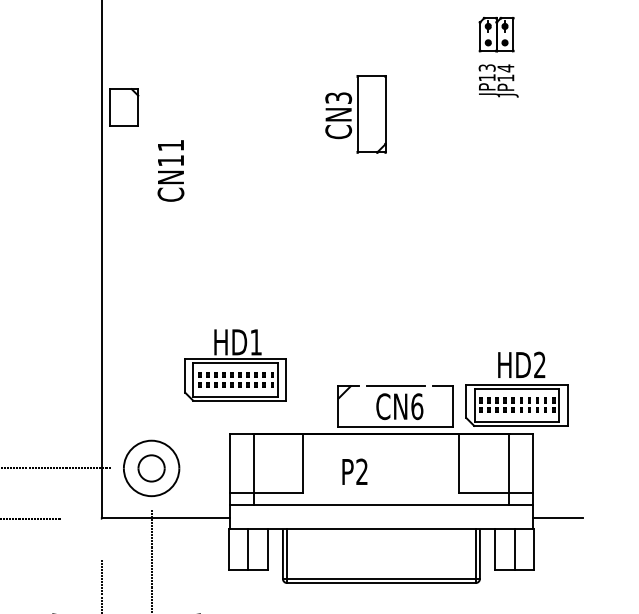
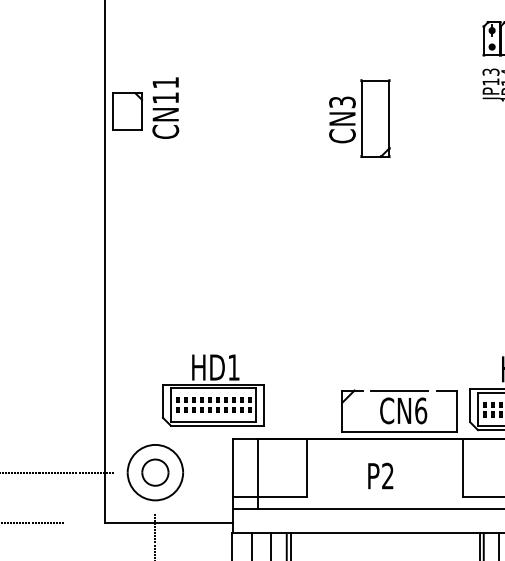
text: (170, 170) -> (165, 107), moved
part: (235, 365) -> (213, 390), moved
text: (354, 471) -> (380, 475), moved

